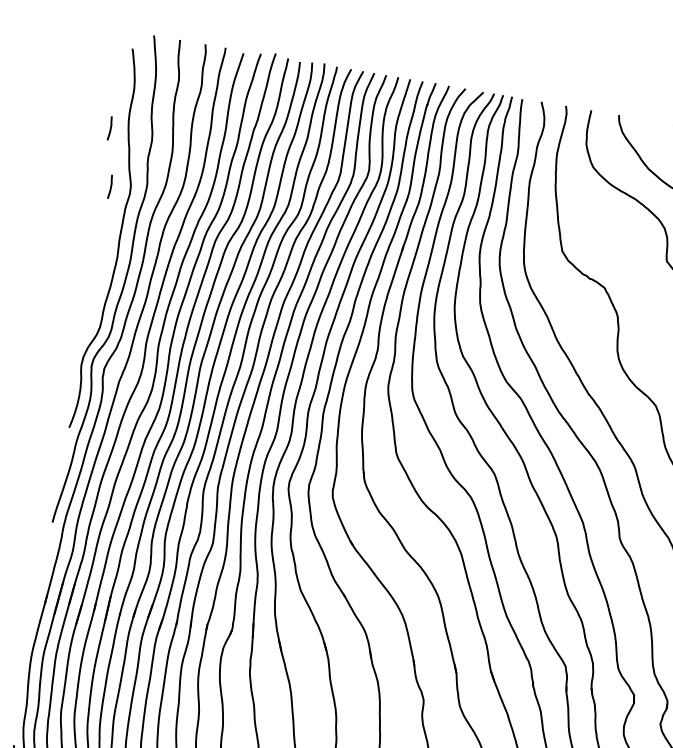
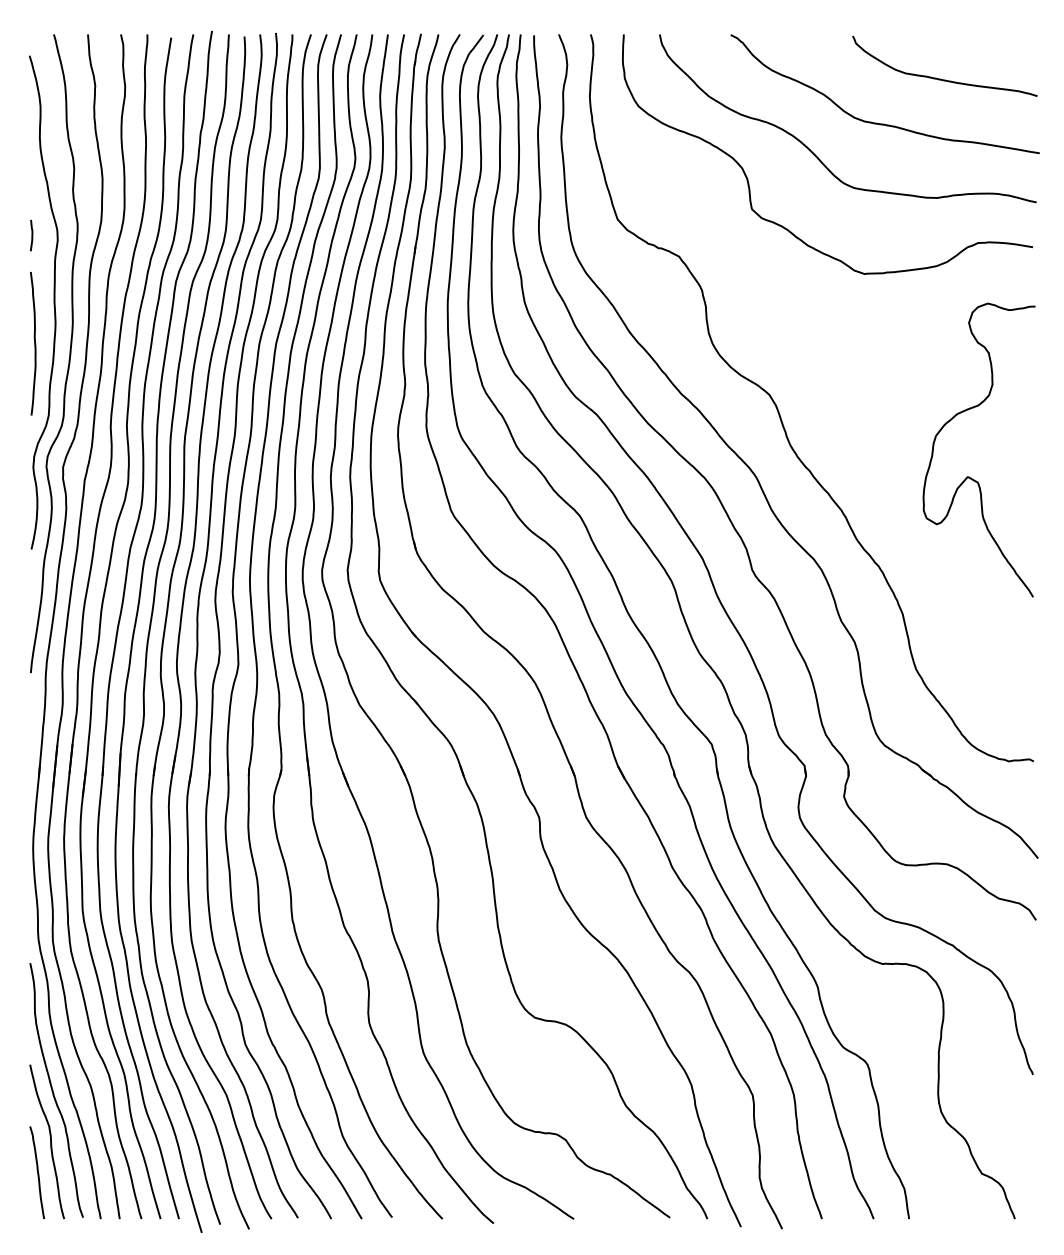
line: (110, 128) -> (18, 161), removed
curve: (98, 270) -> (34, 343), added

